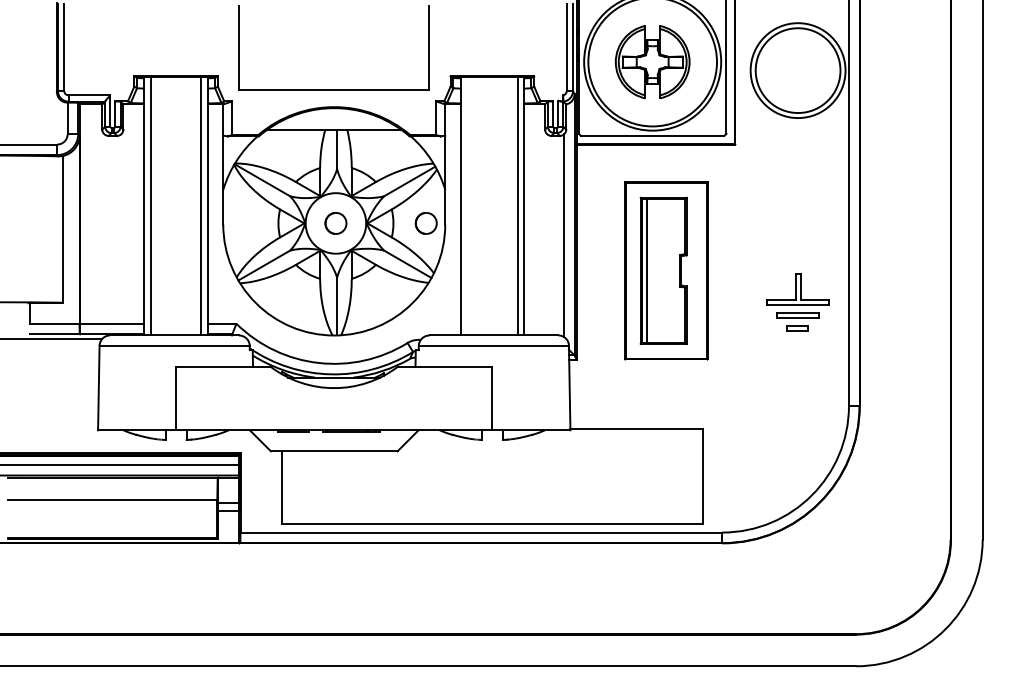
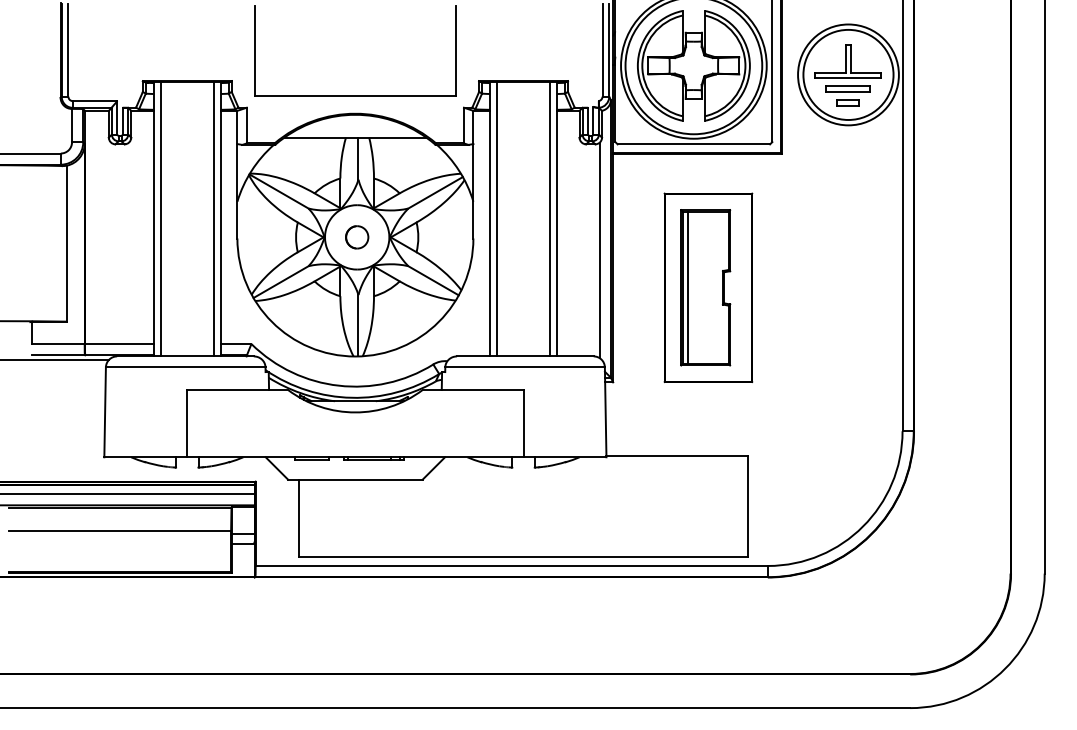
part: (652, 61) -> (693, 65), size x1.43
line: (466, 205) -> (496, 218), added
part: (426, 223) -> (453, 237), removed
part: (797, 302) -> (847, 75), moved

